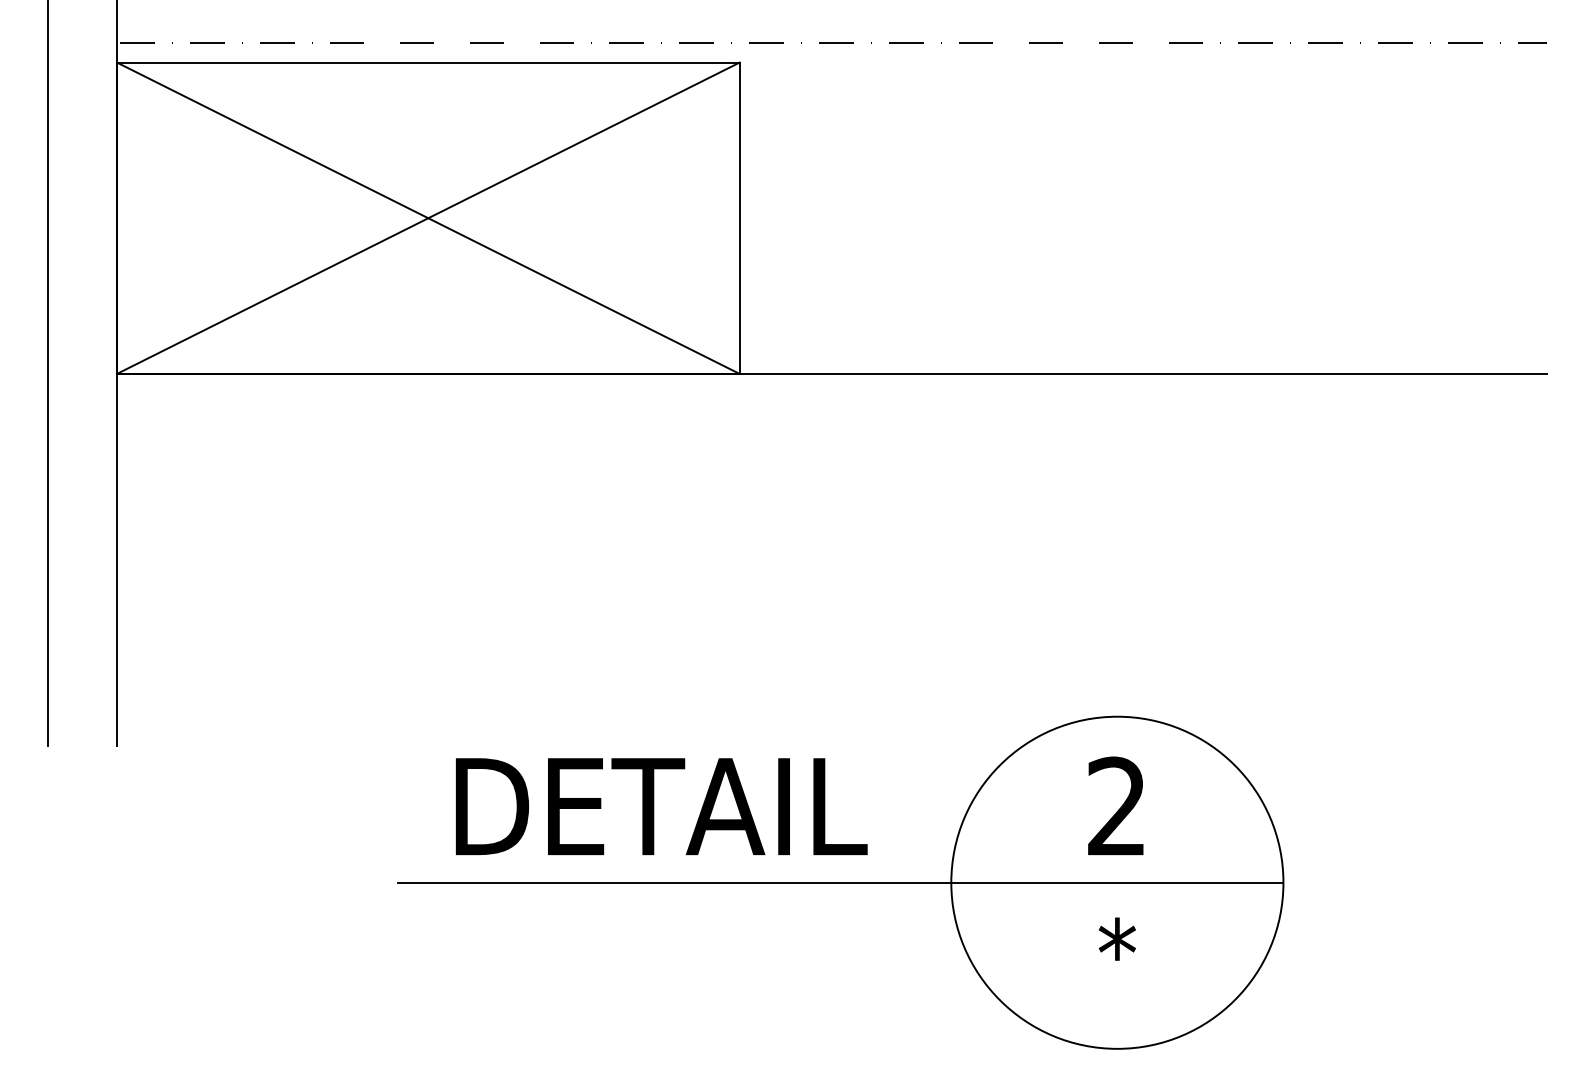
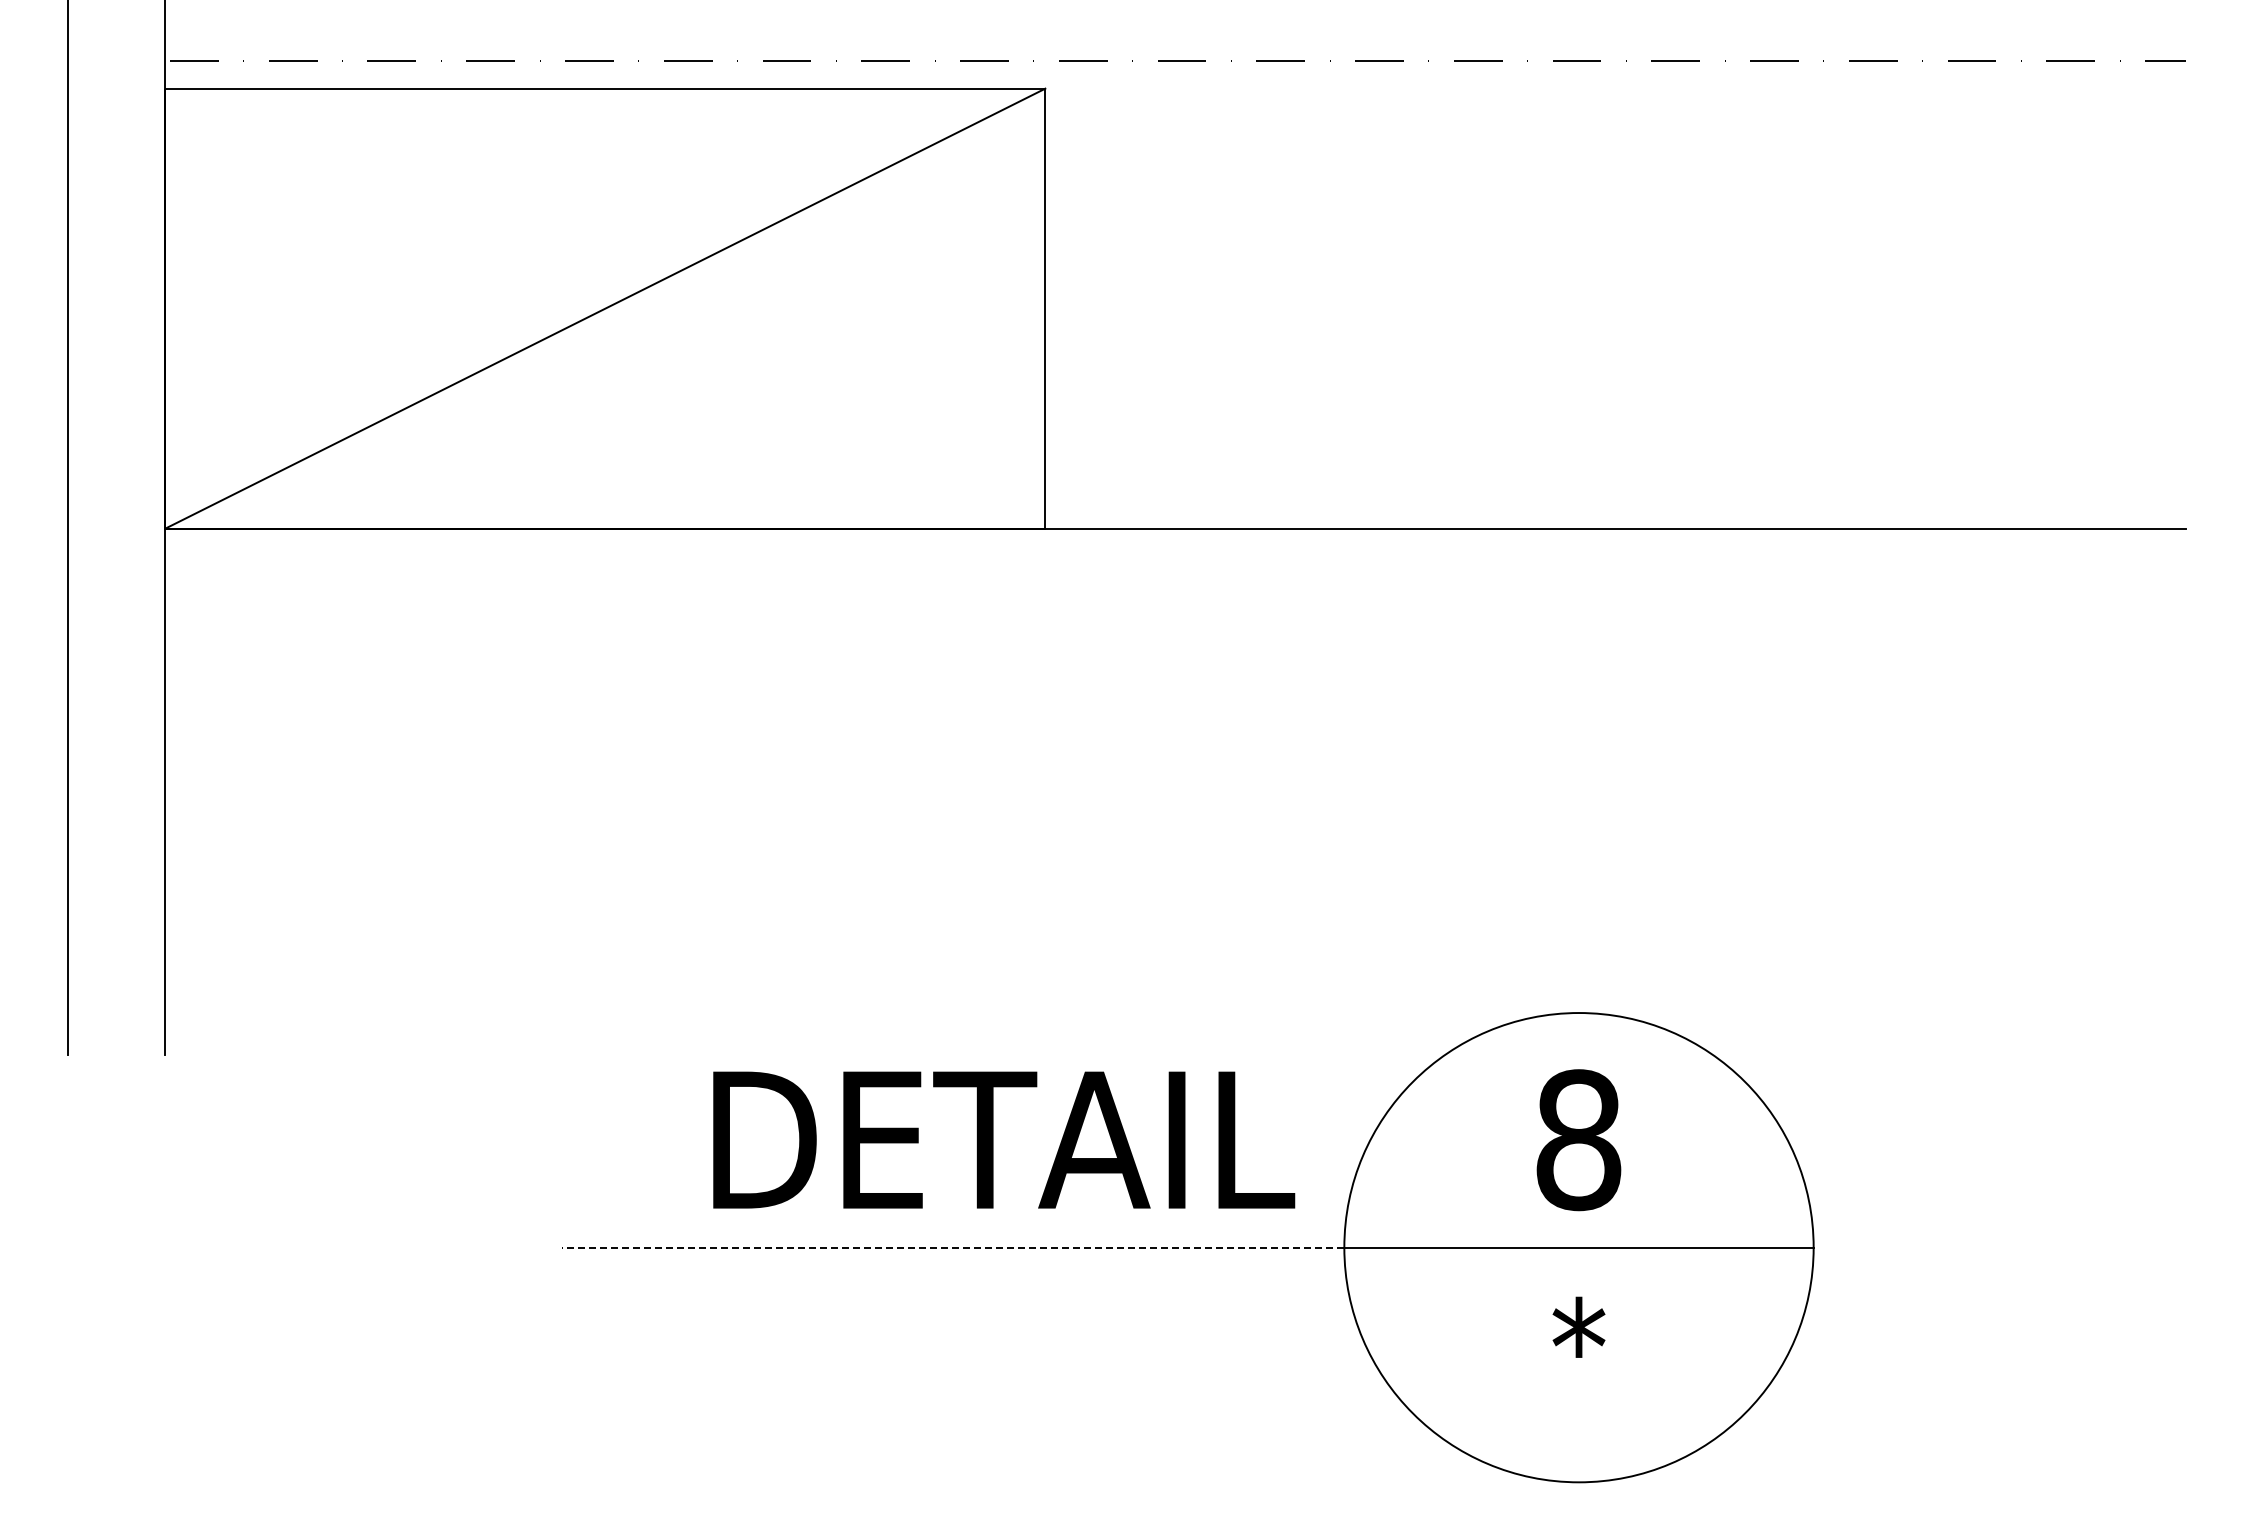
line: (428, 218) -> (605, 308), removed
text: (661, 806) -> (1004, 1139), moved
text: (1117, 806) -> (1578, 1140), 2 -> 8
line: (674, 882) -> (952, 1247), solid -> dashed

